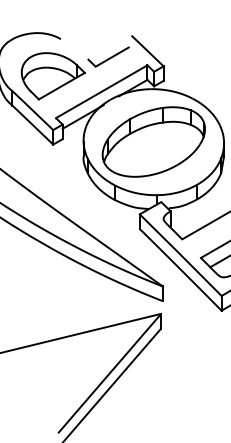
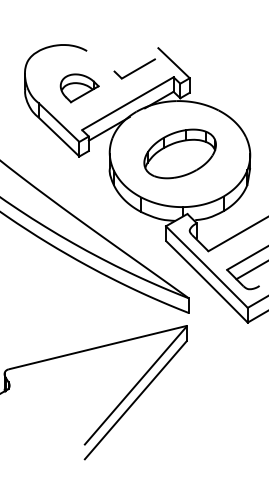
part: (53, 76) -> (79, 88), size x0.6
part: (154, 141) -> (180, 153), size x0.7

